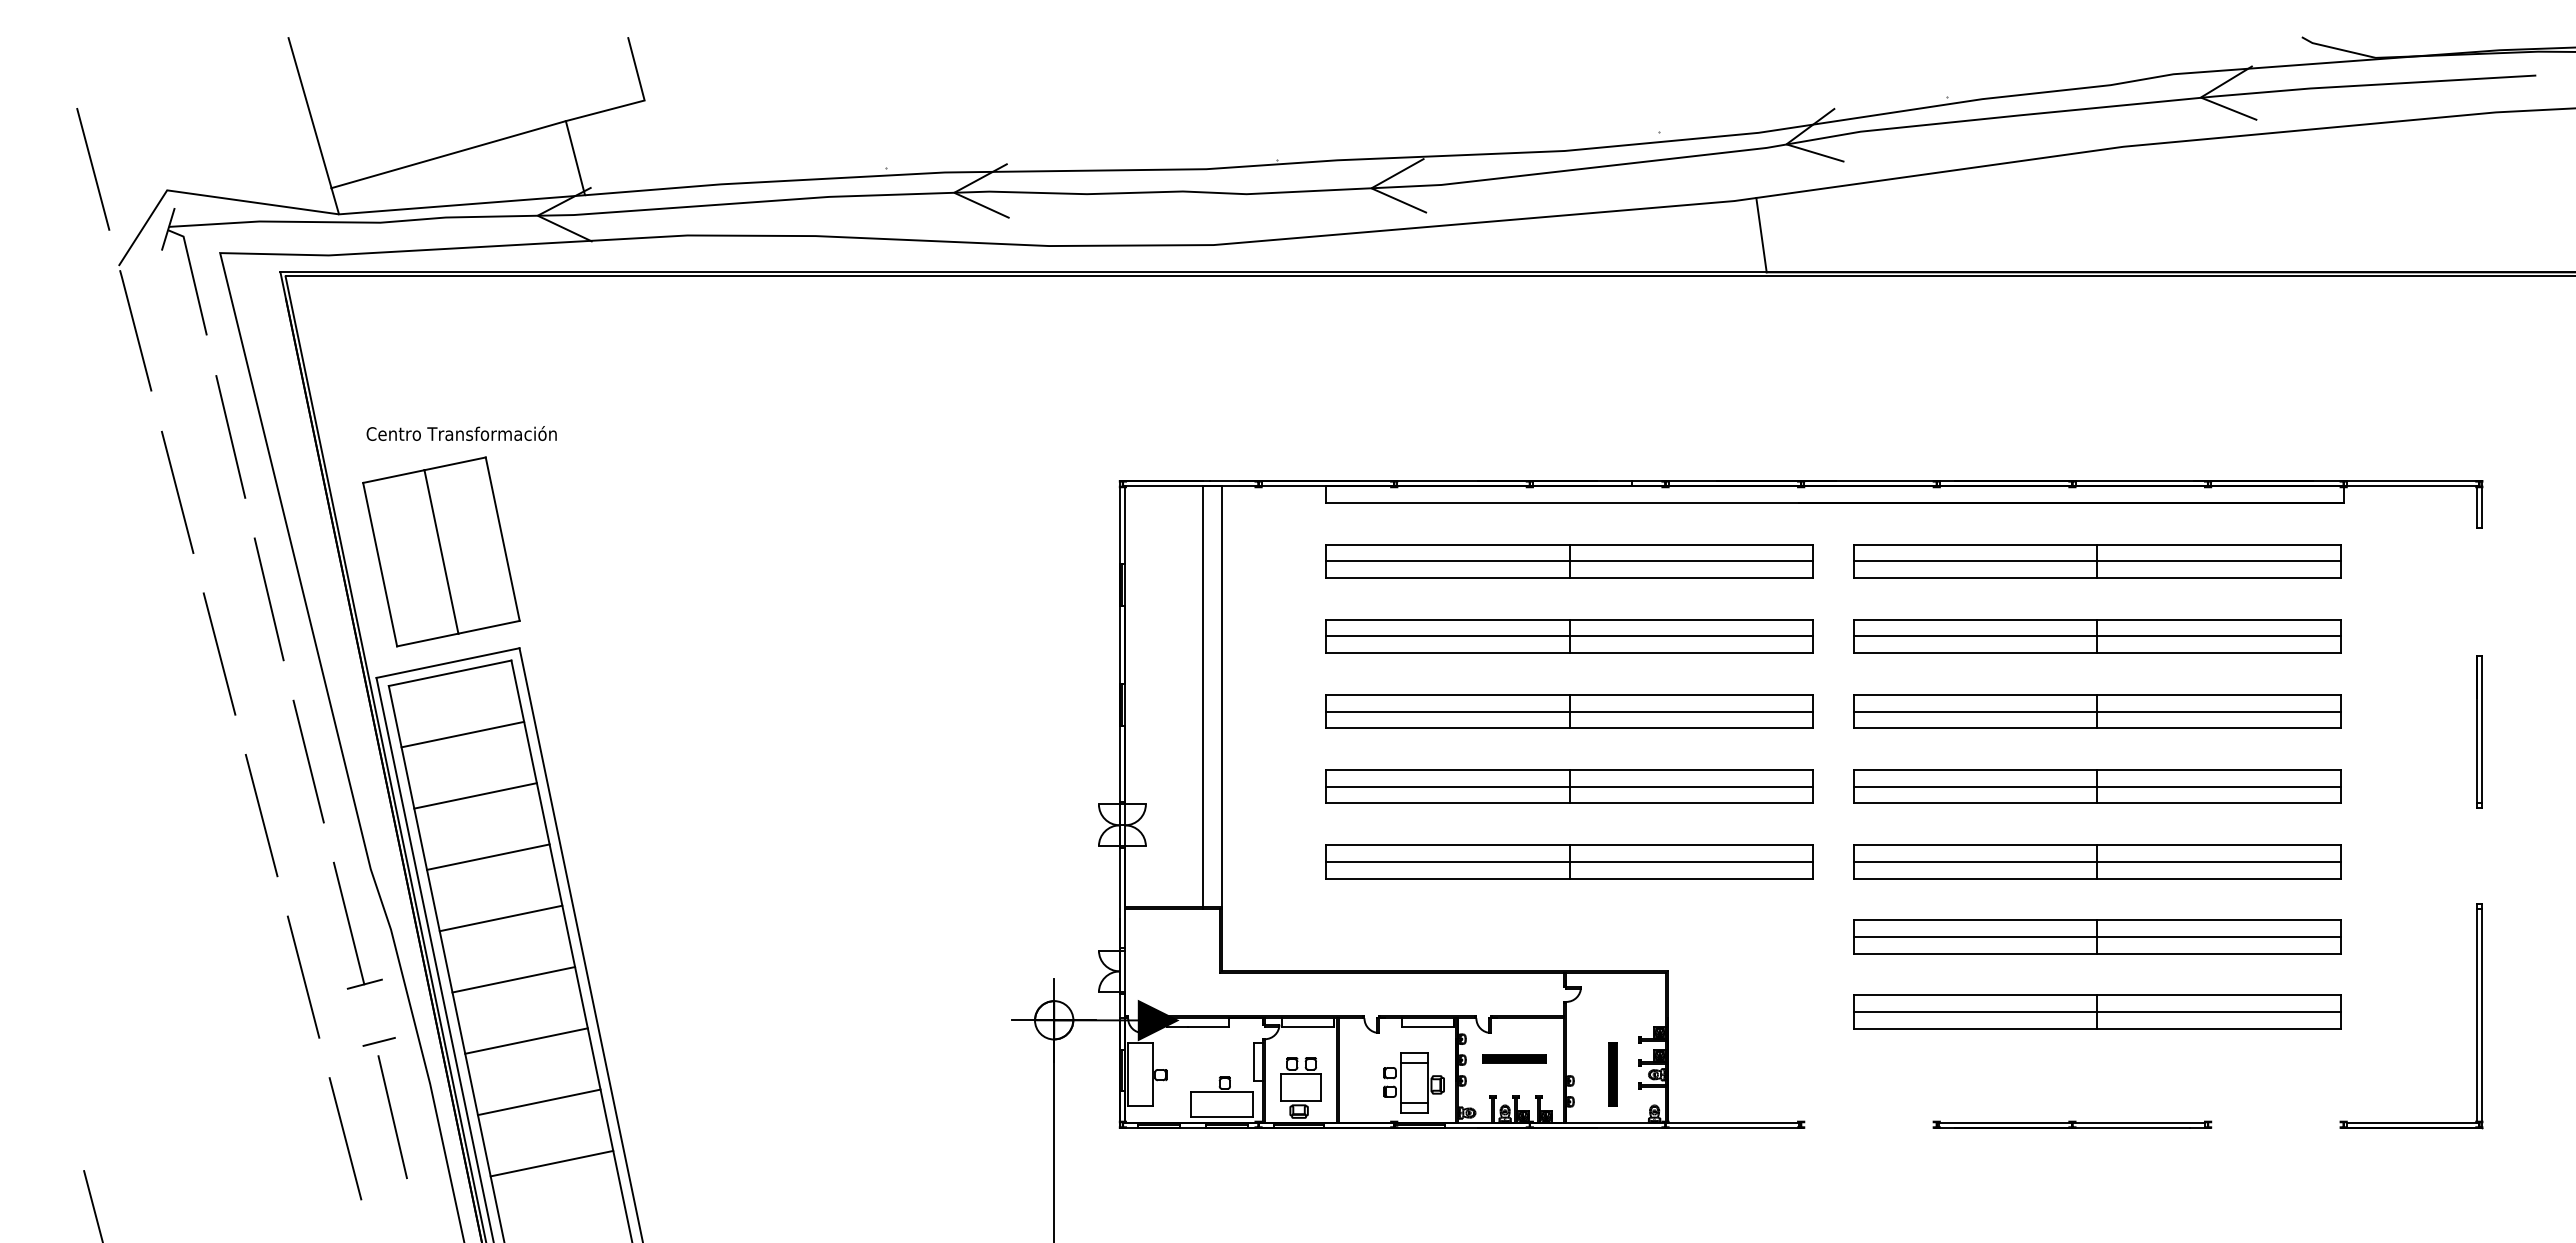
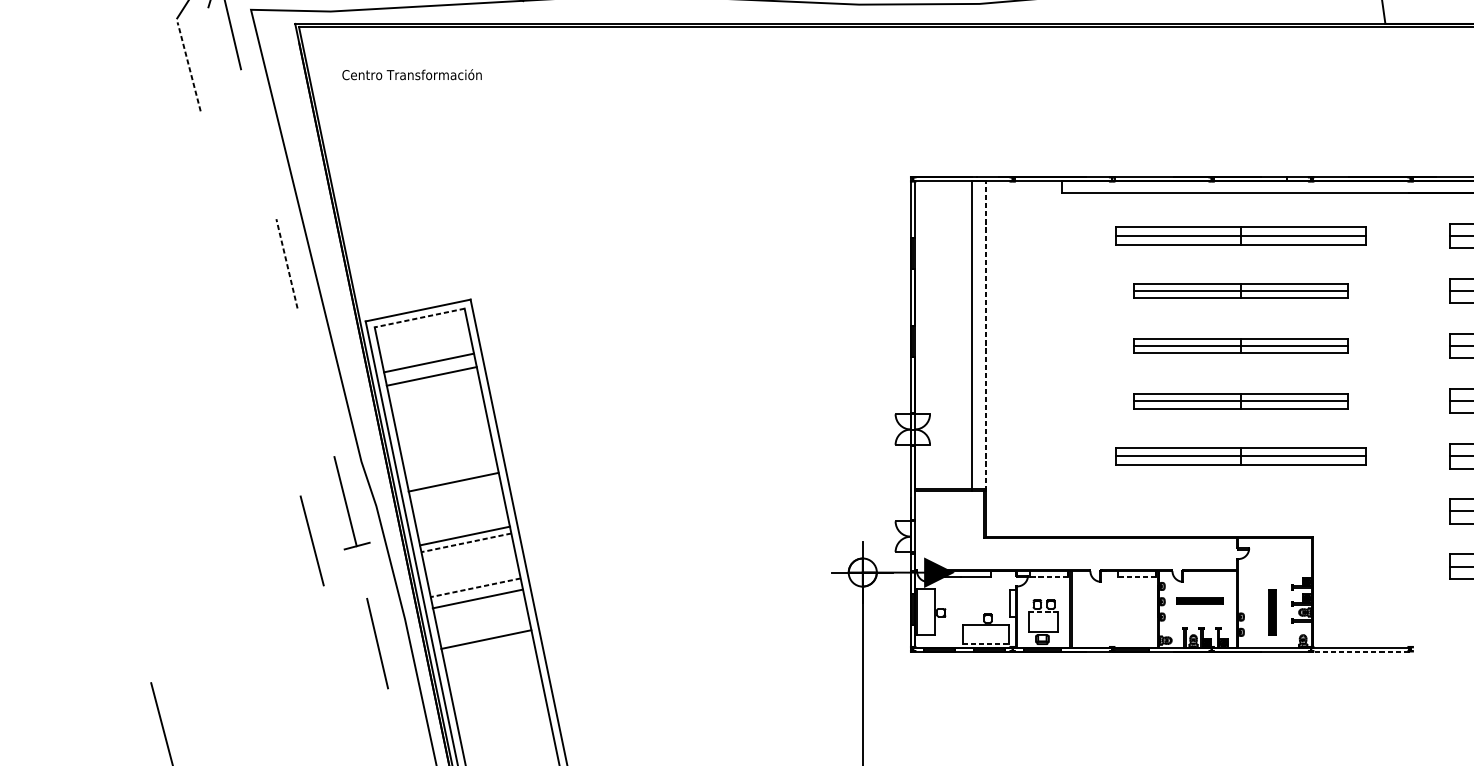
line: (135, 329) -> (188, 65), solid -> dashed
text: (461, 433) -> (411, 74), moved
line: (230, 436) -> (258, 144), removed
line: (177, 491) -> (219, 184), removed
part: (441, 551) -> (413, 228), removed
part: (1569, 561) -> (1240, 236), size x0.7
line: (269, 599) -> (287, 263), solid -> dashed
part: (1569, 636) -> (1240, 291), size x0.6
line: (219, 653) -> (250, 303), removed
line: (450, 673) -> (419, 318), solid -> dashed
line: (1222, 697) -> (986, 335), solid -> dashed
part: (1569, 711) -> (1240, 346), size x0.6
line: (308, 761) -> (315, 382), removed
part: (1569, 786) -> (1240, 401), size x0.6
line: (475, 795) -> (431, 376), moved
line: (261, 815) -> (281, 422), removed
line: (488, 856) -> (453, 481), moved
part: (1569, 861) -> (1240, 456), size x0.7
line: (500, 918) -> (464, 536), moved
line: (513, 979) -> (466, 542), solid -> dashed
line: (1307, 1026) -> (1048, 577), solid -> dashed
line: (1427, 1026) -> (1136, 577), solid -> dashed
line: (378, 1041) -> (367, 588), removed
line: (526, 1041) -> (475, 588), solid -> dashed
line: (1300, 1074) -> (1043, 612), solid -> dashed
part: (1413, 1082) -> (1126, 618), removed
line: (538, 1102) -> (477, 599), moved
line: (1222, 1117) -> (986, 643), solid -> dashed
line: (1732, 1127) -> (1360, 651), solid -> dashed
line: (345, 1138) -> (342, 659), removed
line: (551, 1163) -> (485, 639), moved

